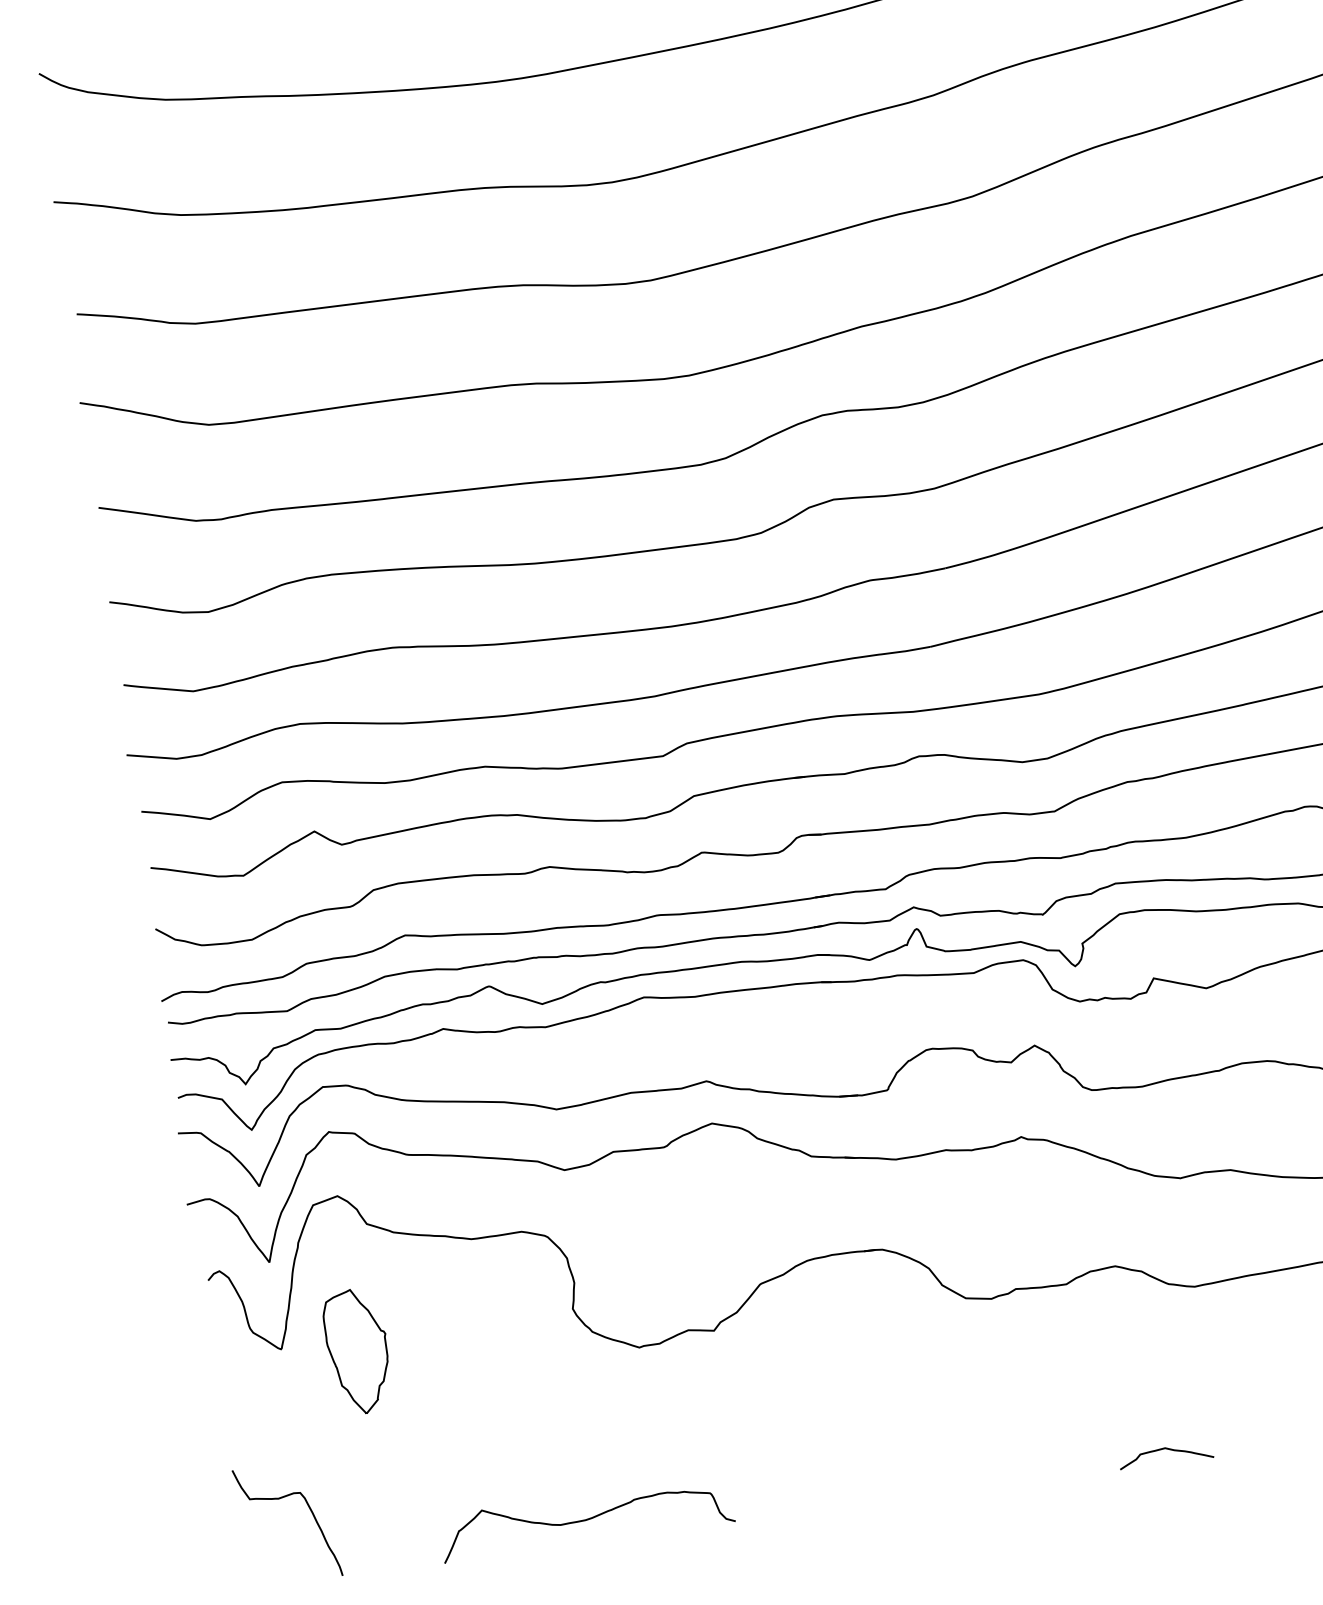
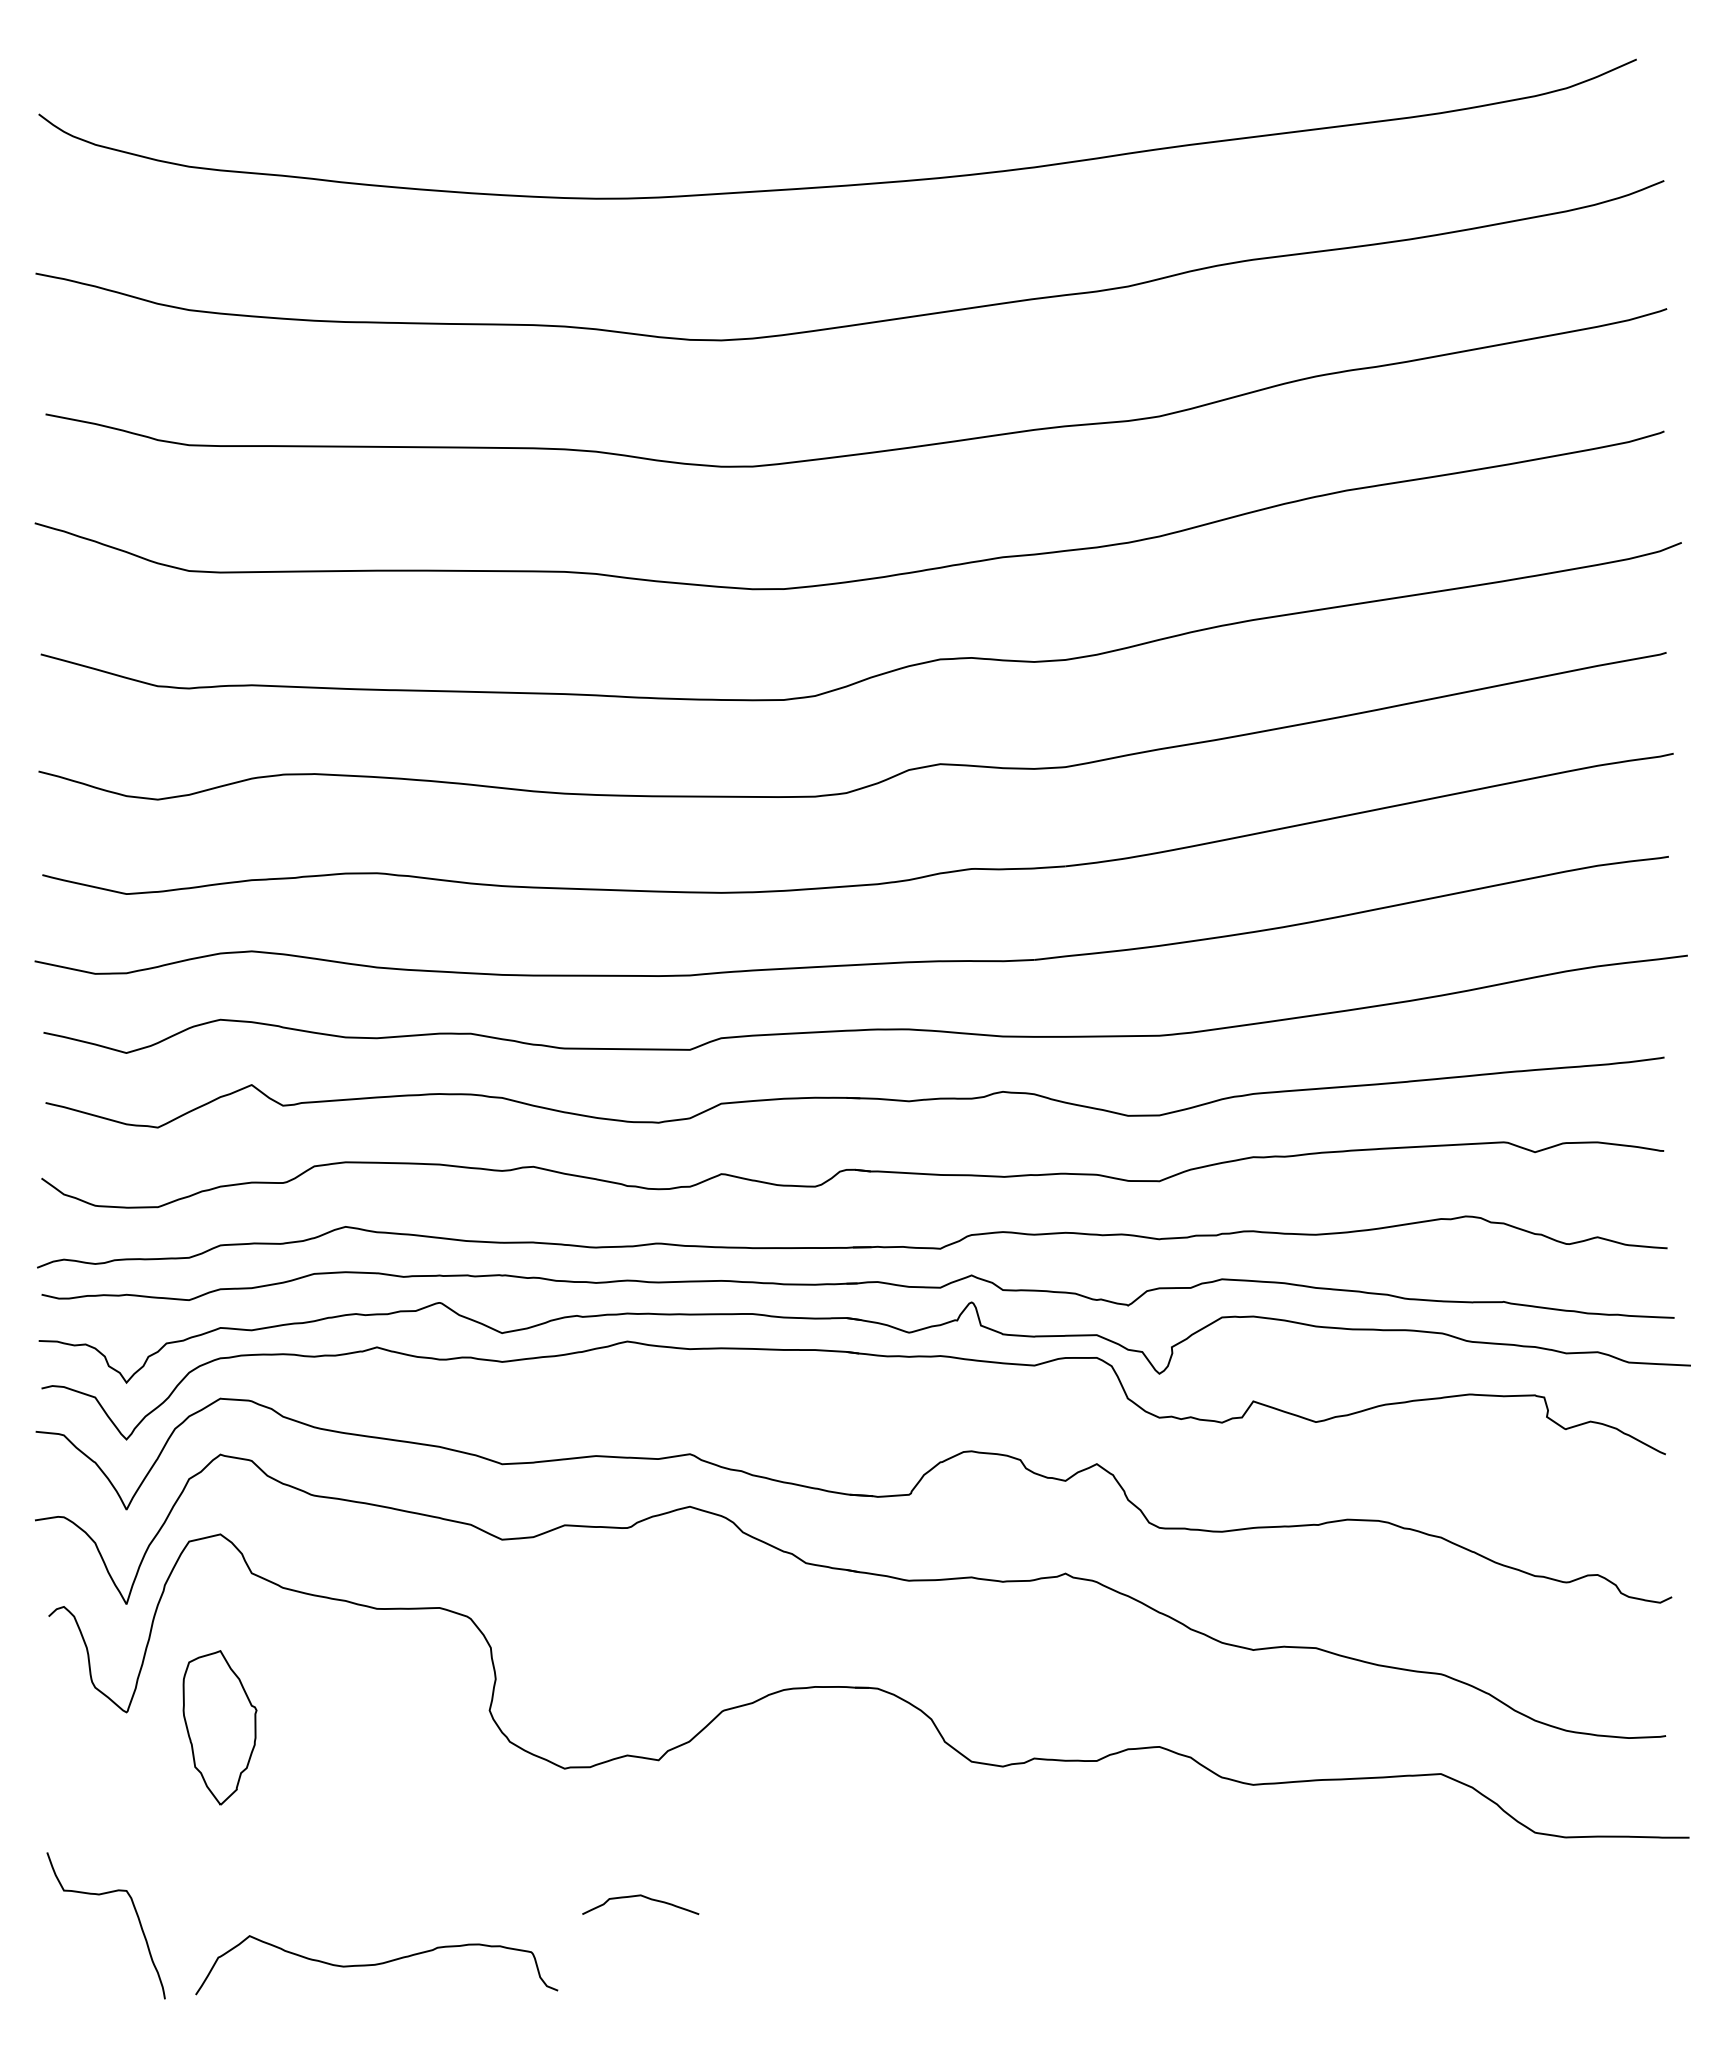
curve: (1167, 1449) -> (643, 1897), moved
curve: (587, 1520) -> (376, 1965), moved

